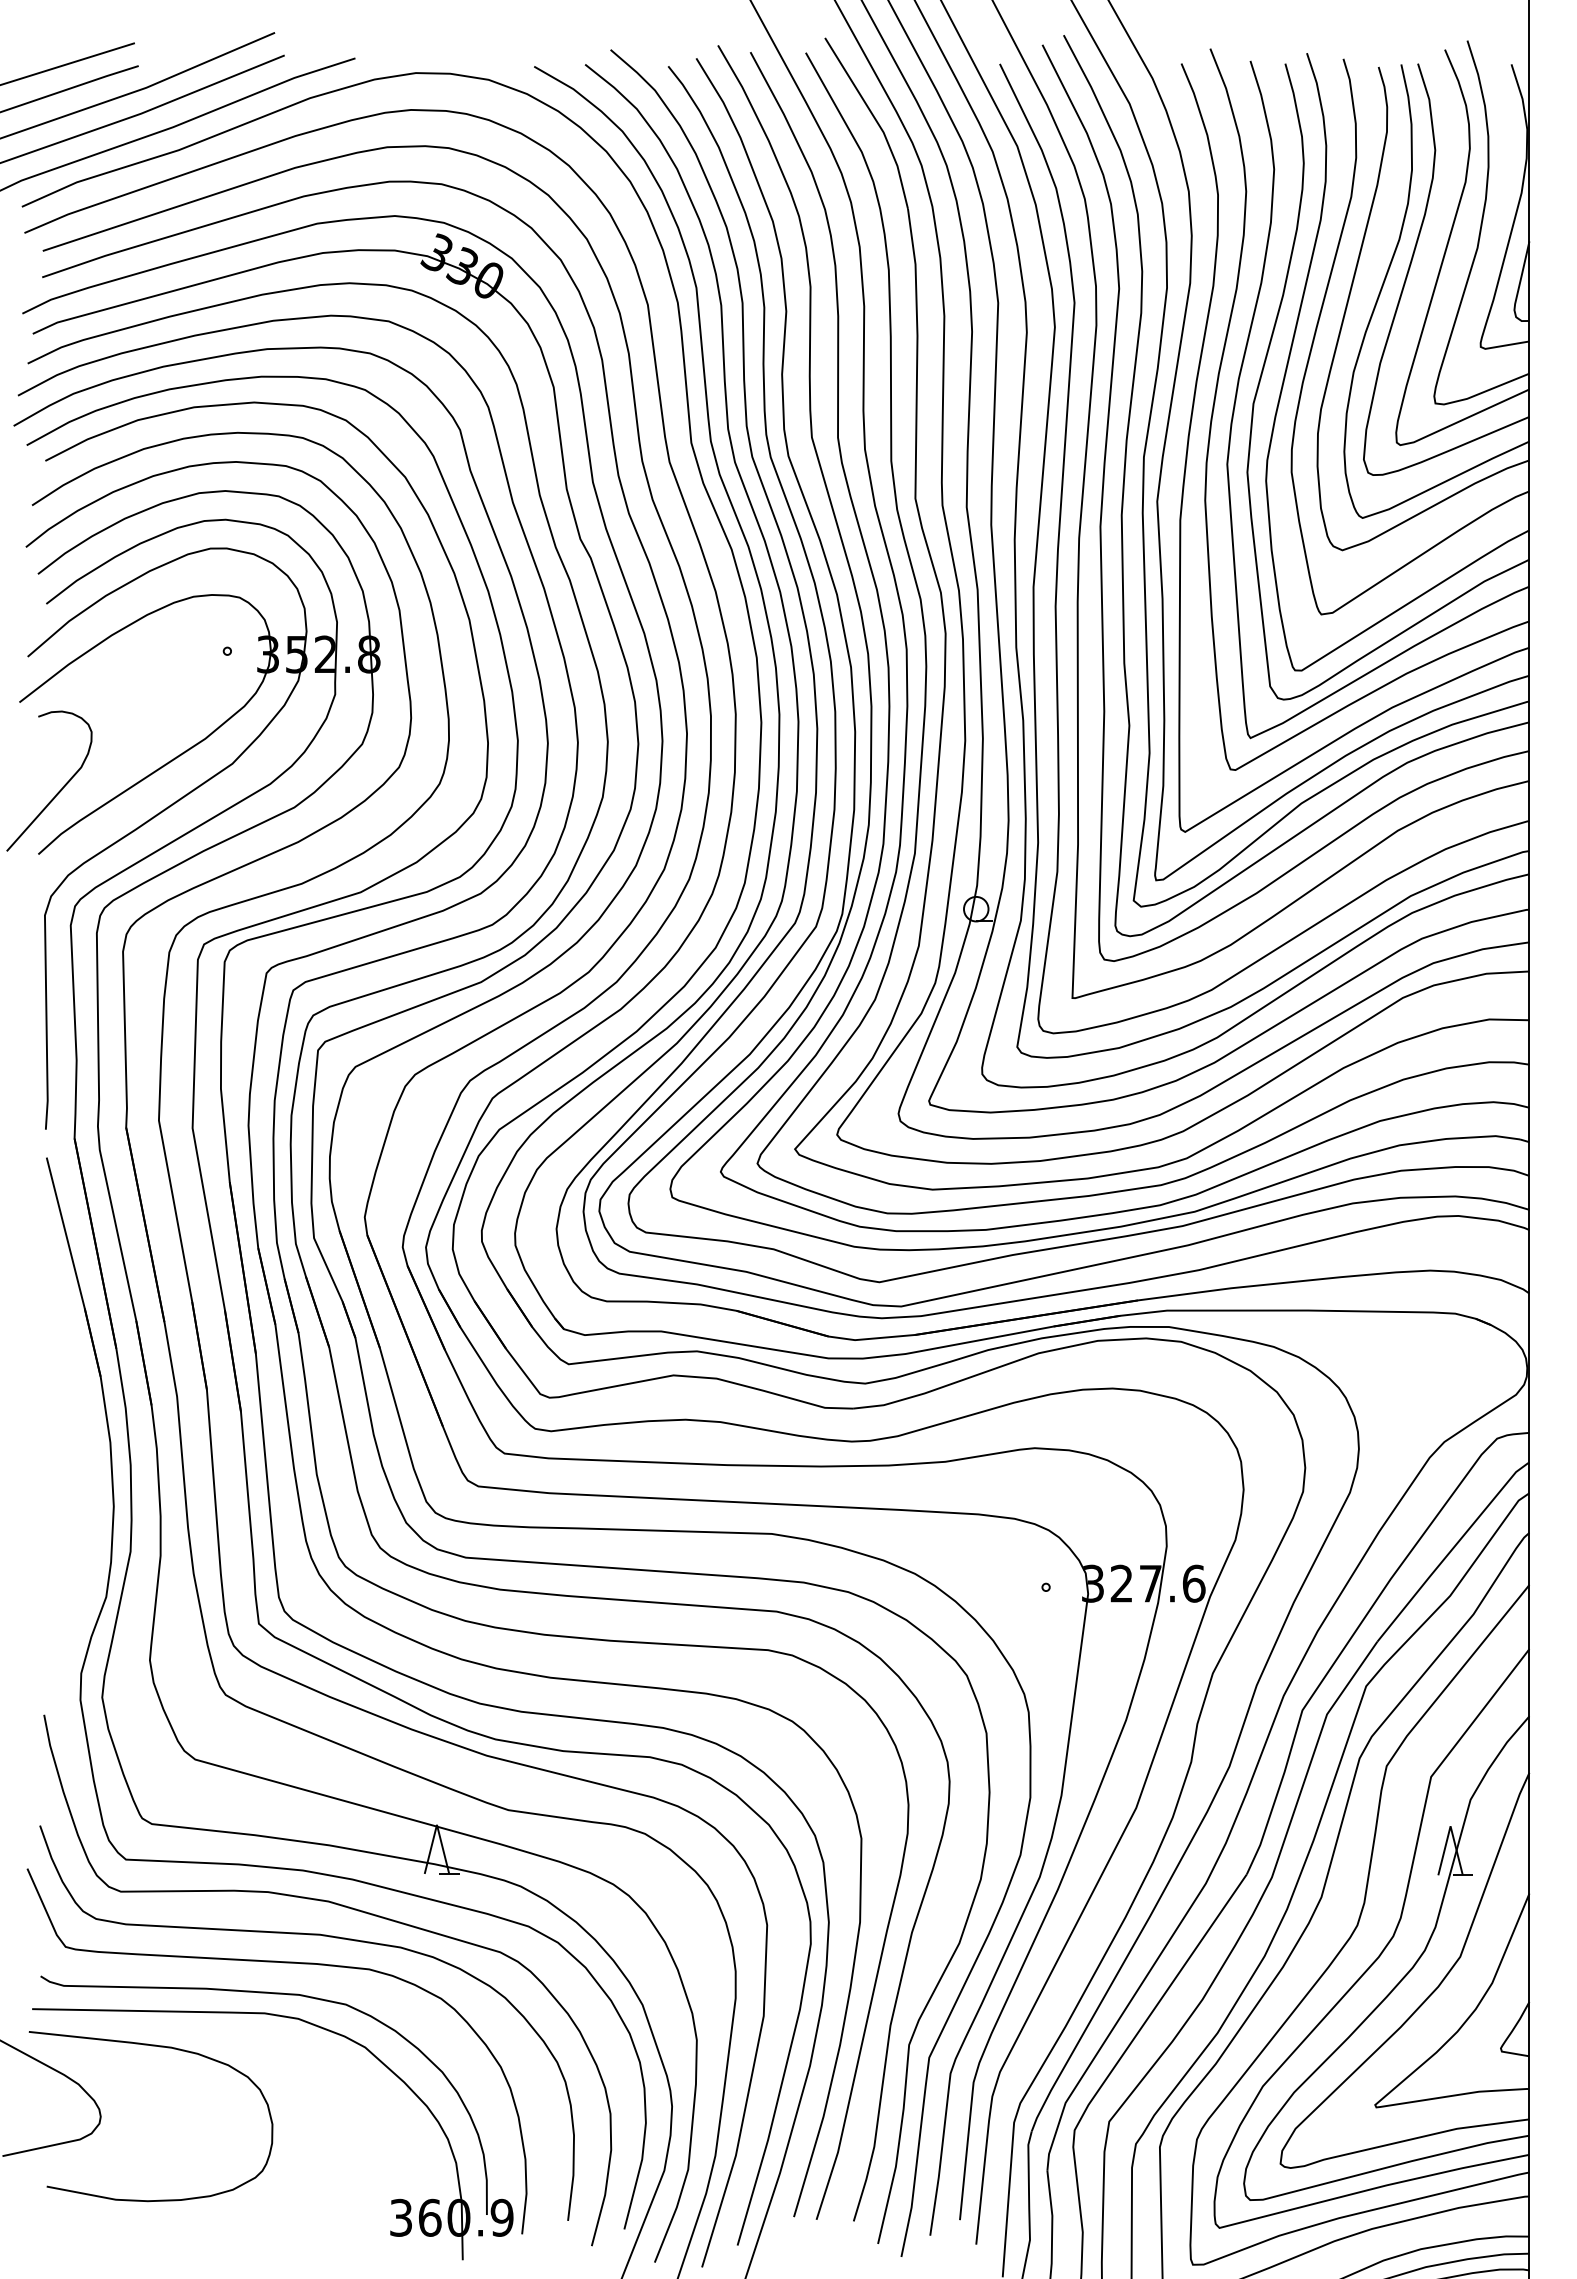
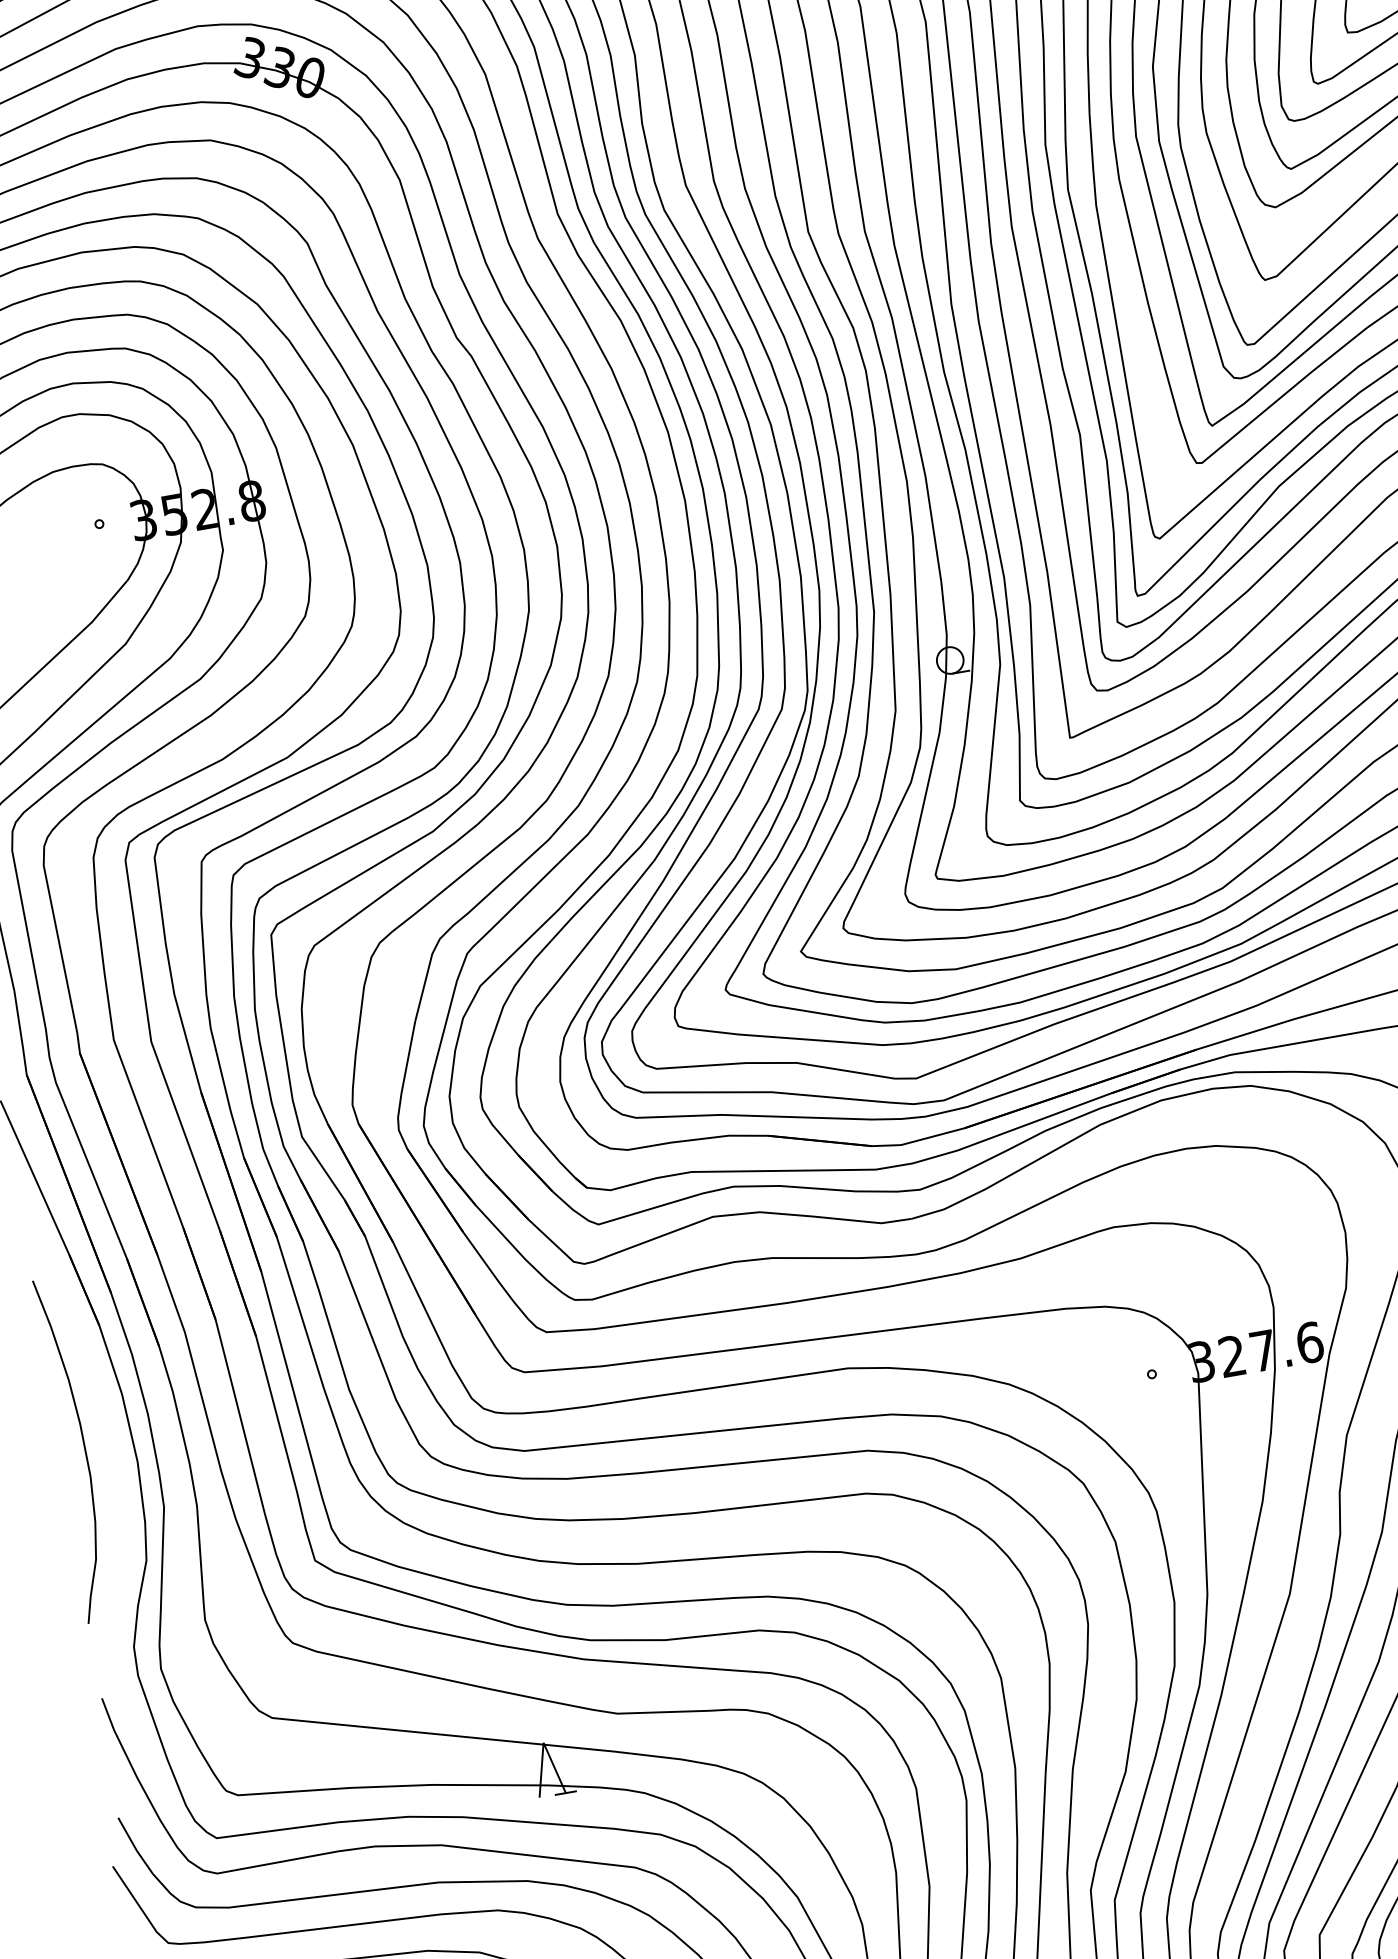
curve: (67, 1485) -> (84, 1448), added

